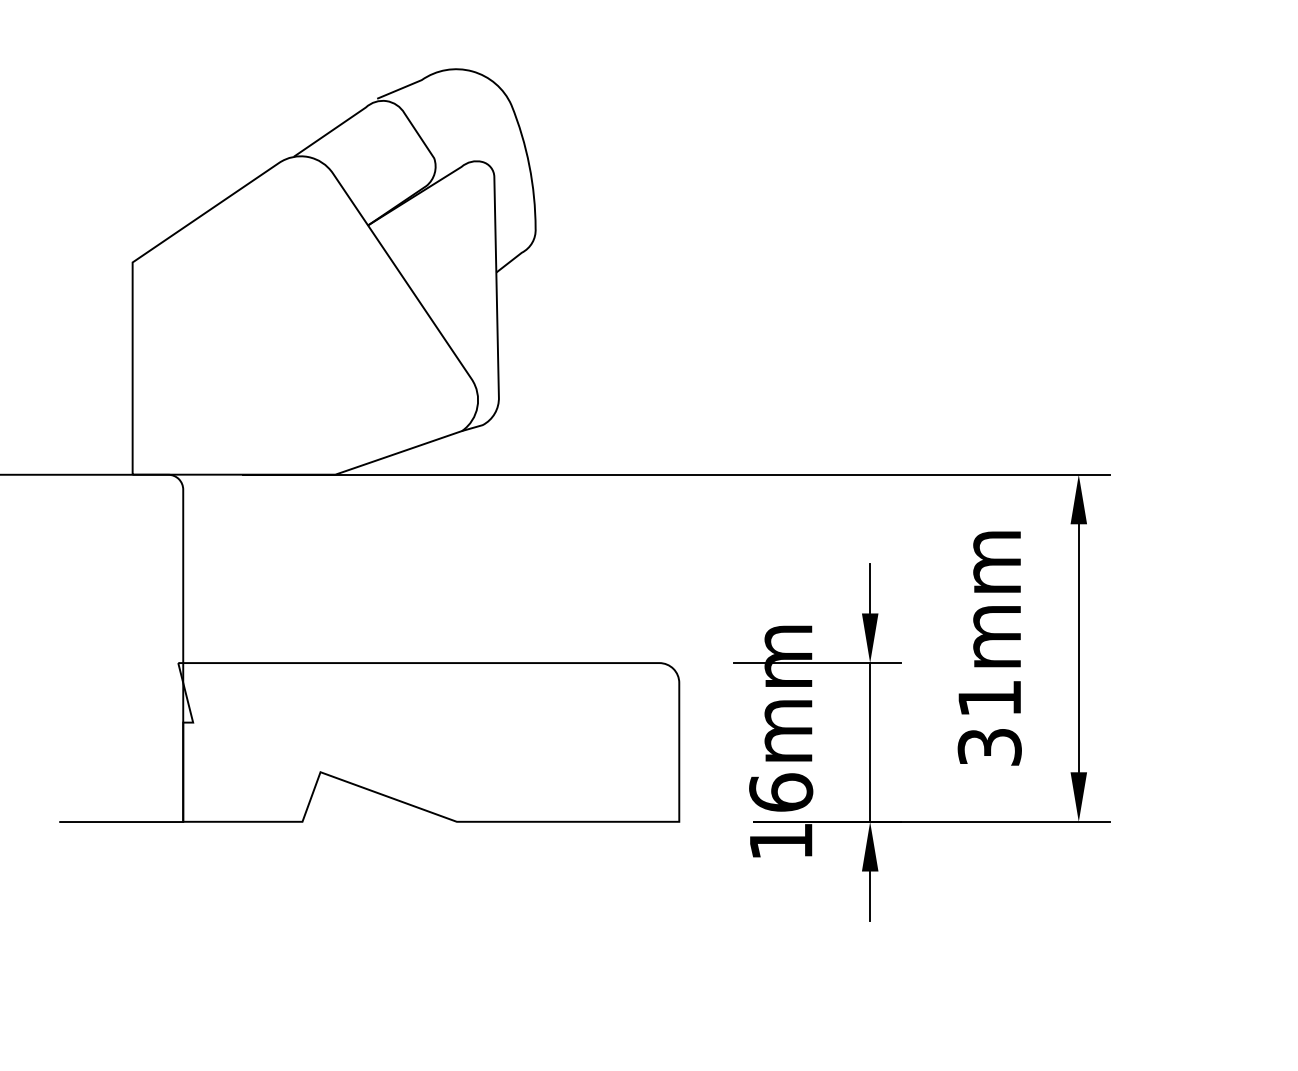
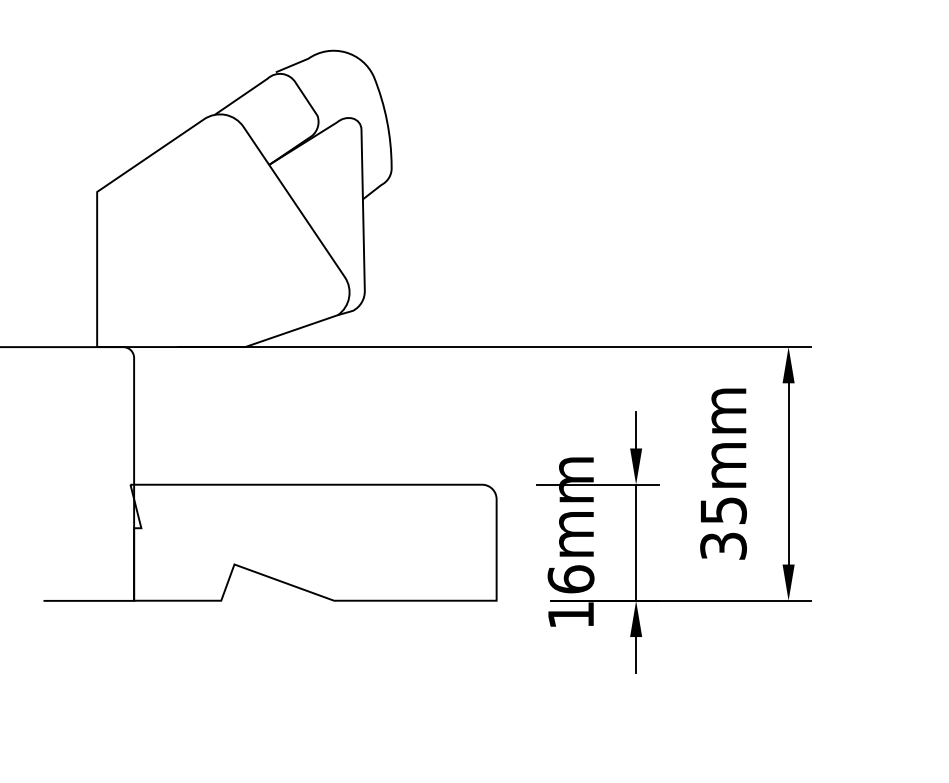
text: (989, 698) -> (723, 510), 31mm -> 35mm

